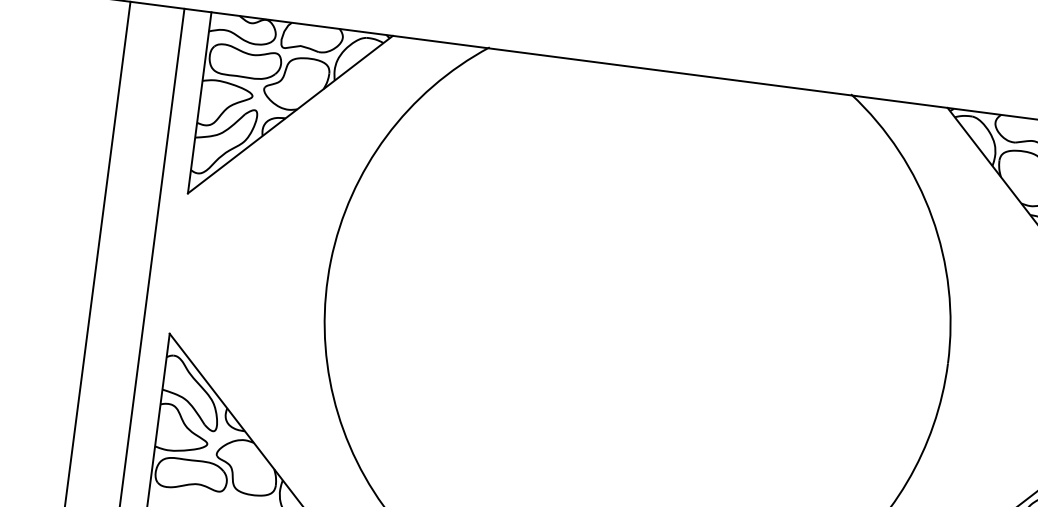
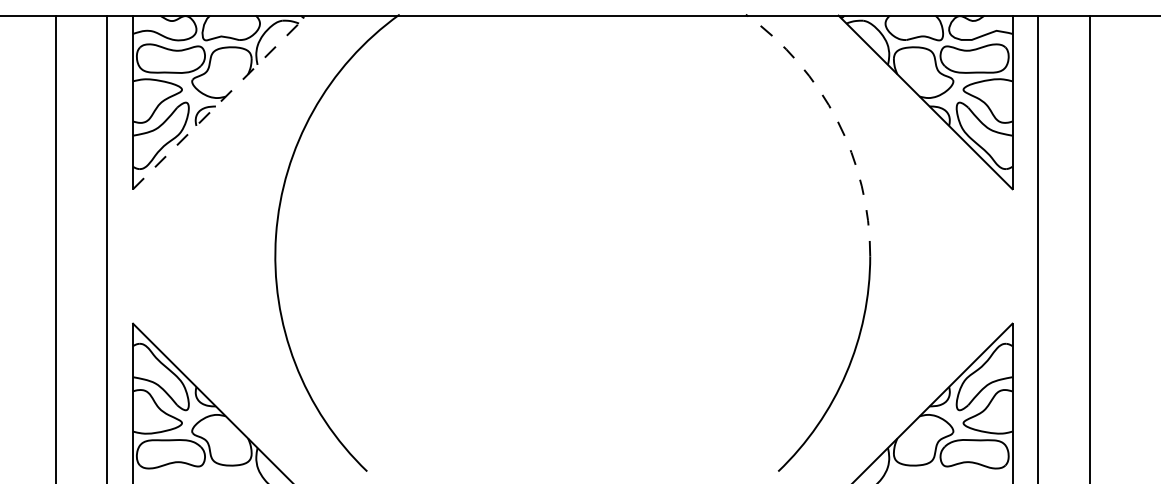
line: (290, 114) -> (220, 102), solid -> dashed
arc: (932, 217) -> (837, 120), solid -> dashed

